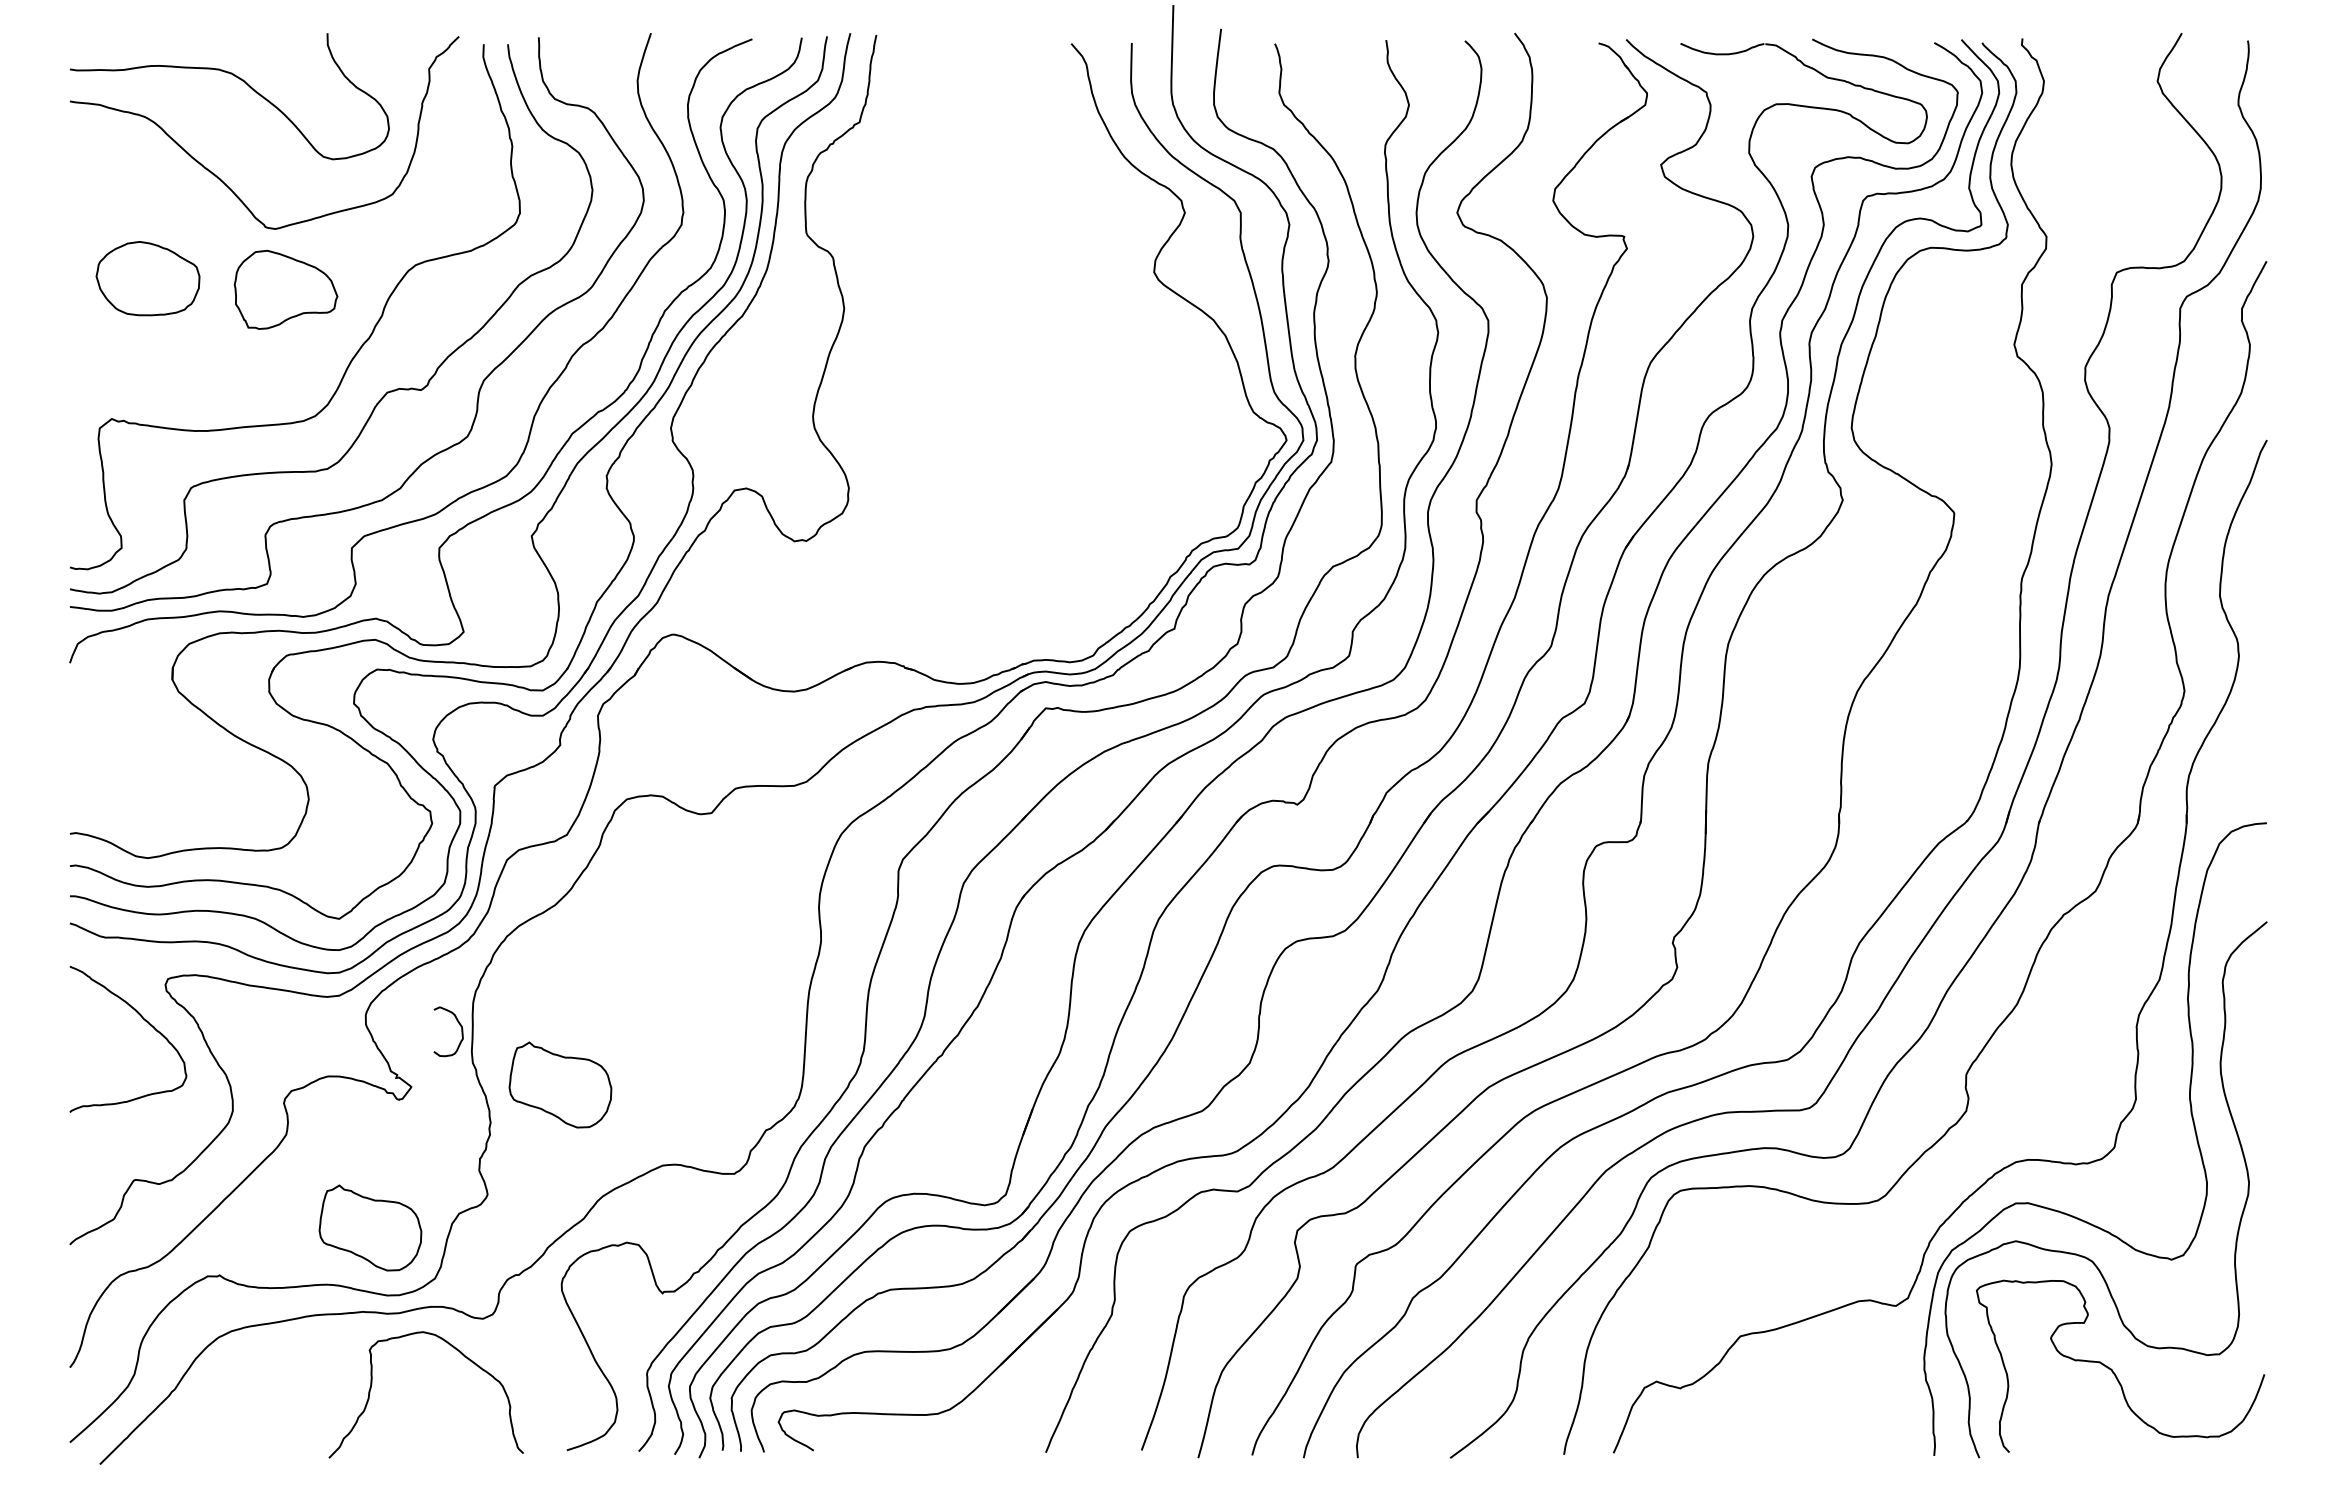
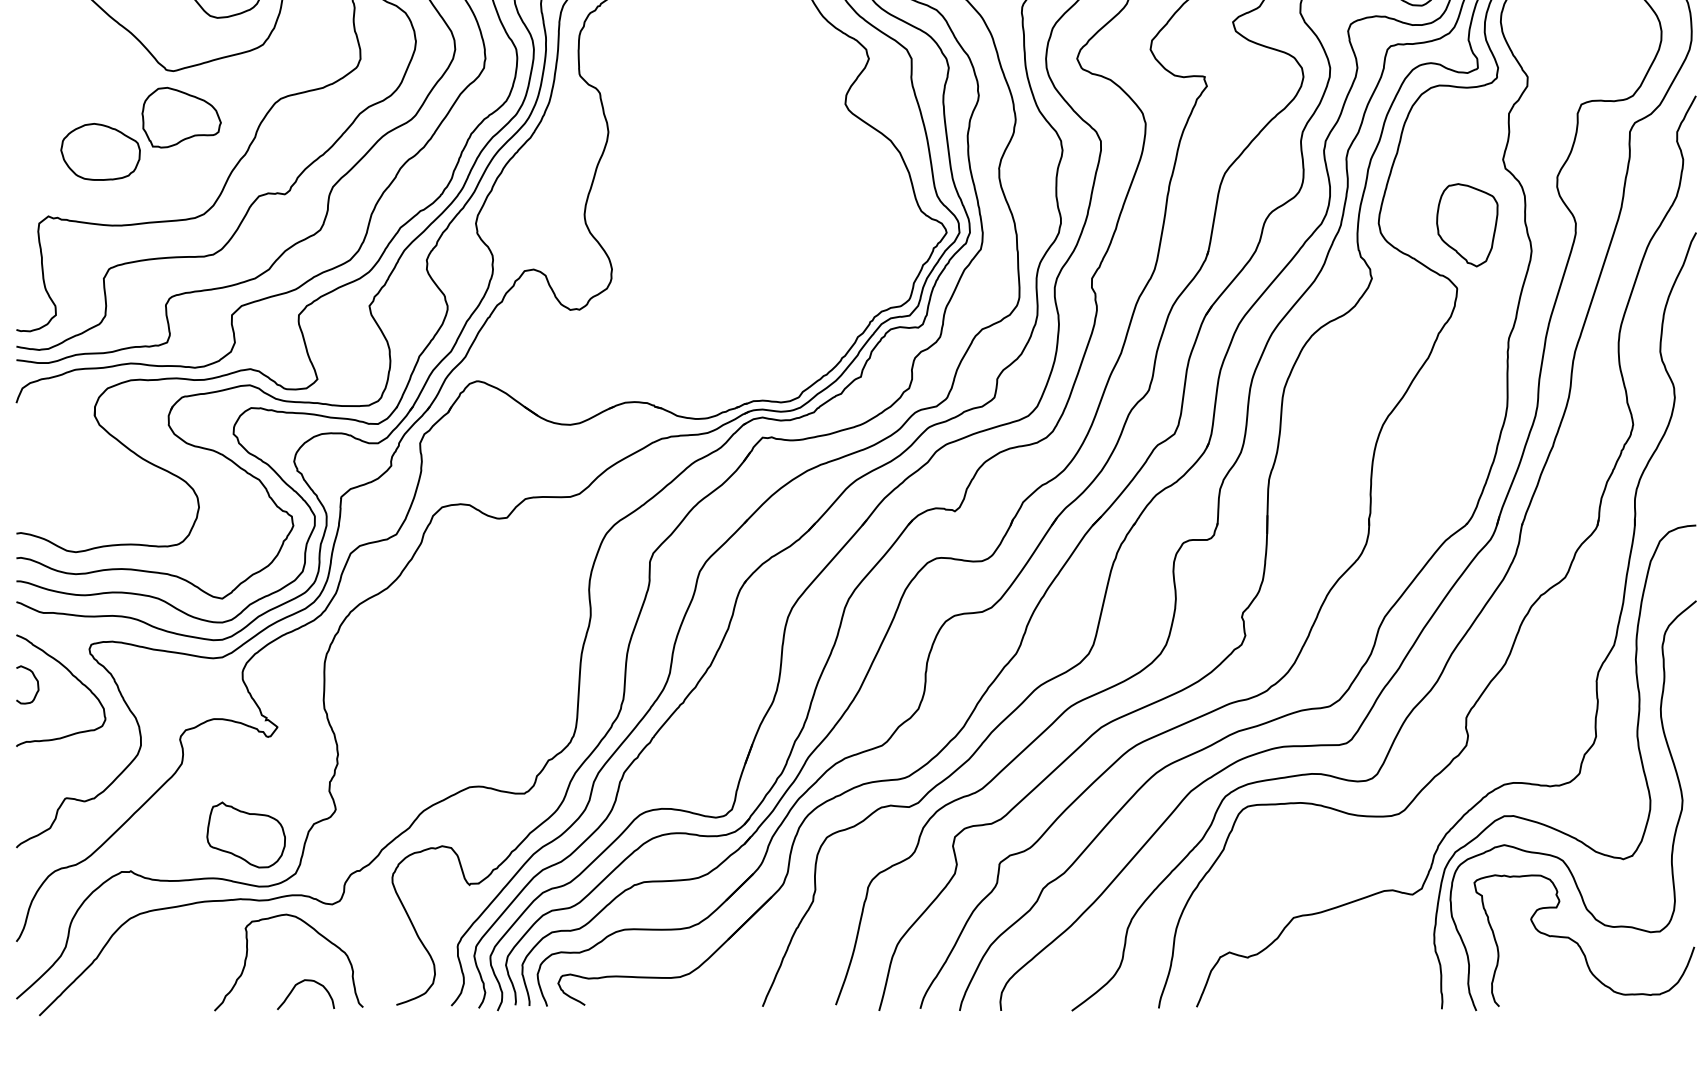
part: (147, 278) -> (100, 151), moved
part: (1967, 430) -> (1467, 225), added
curve: (459, 1025) -> (35, 680), moved
part: (560, 1084) -> (391, 725), removed
curve: (440, 1422) -> (299, 983), added

